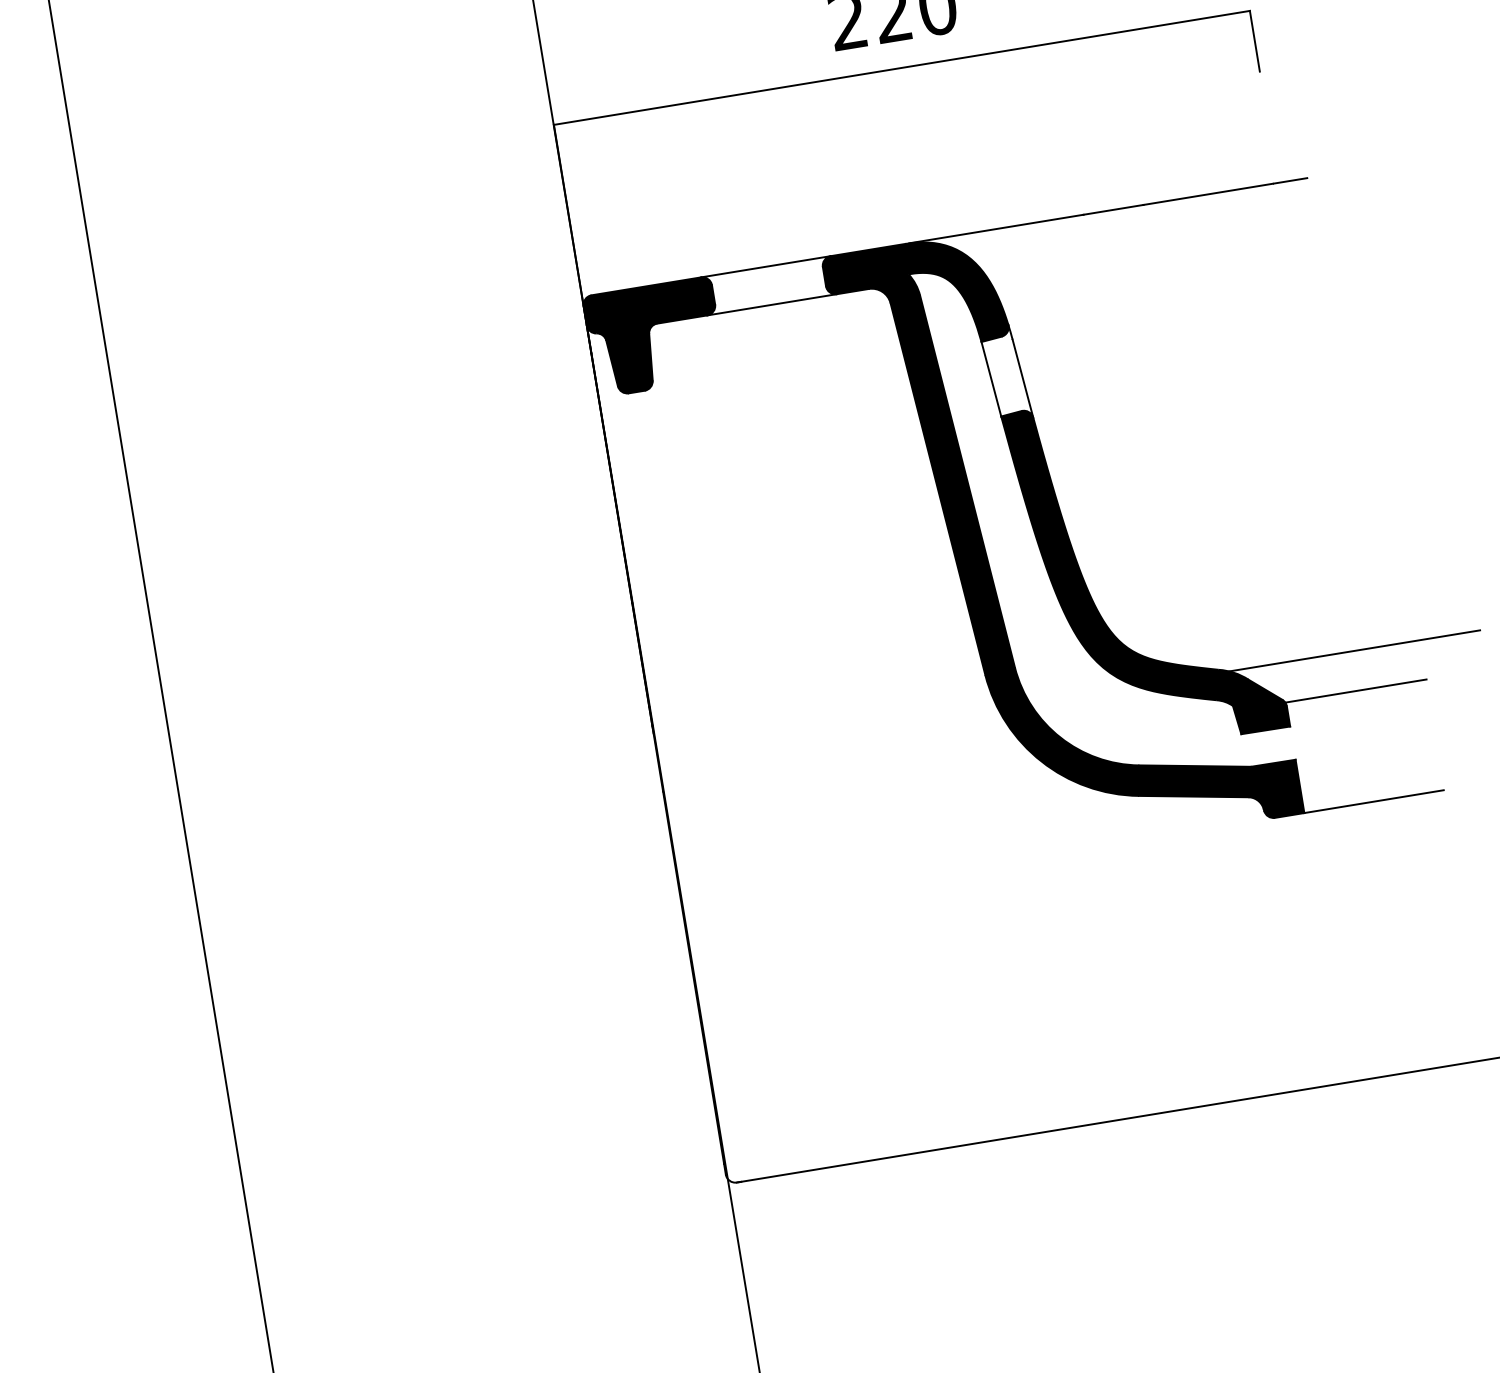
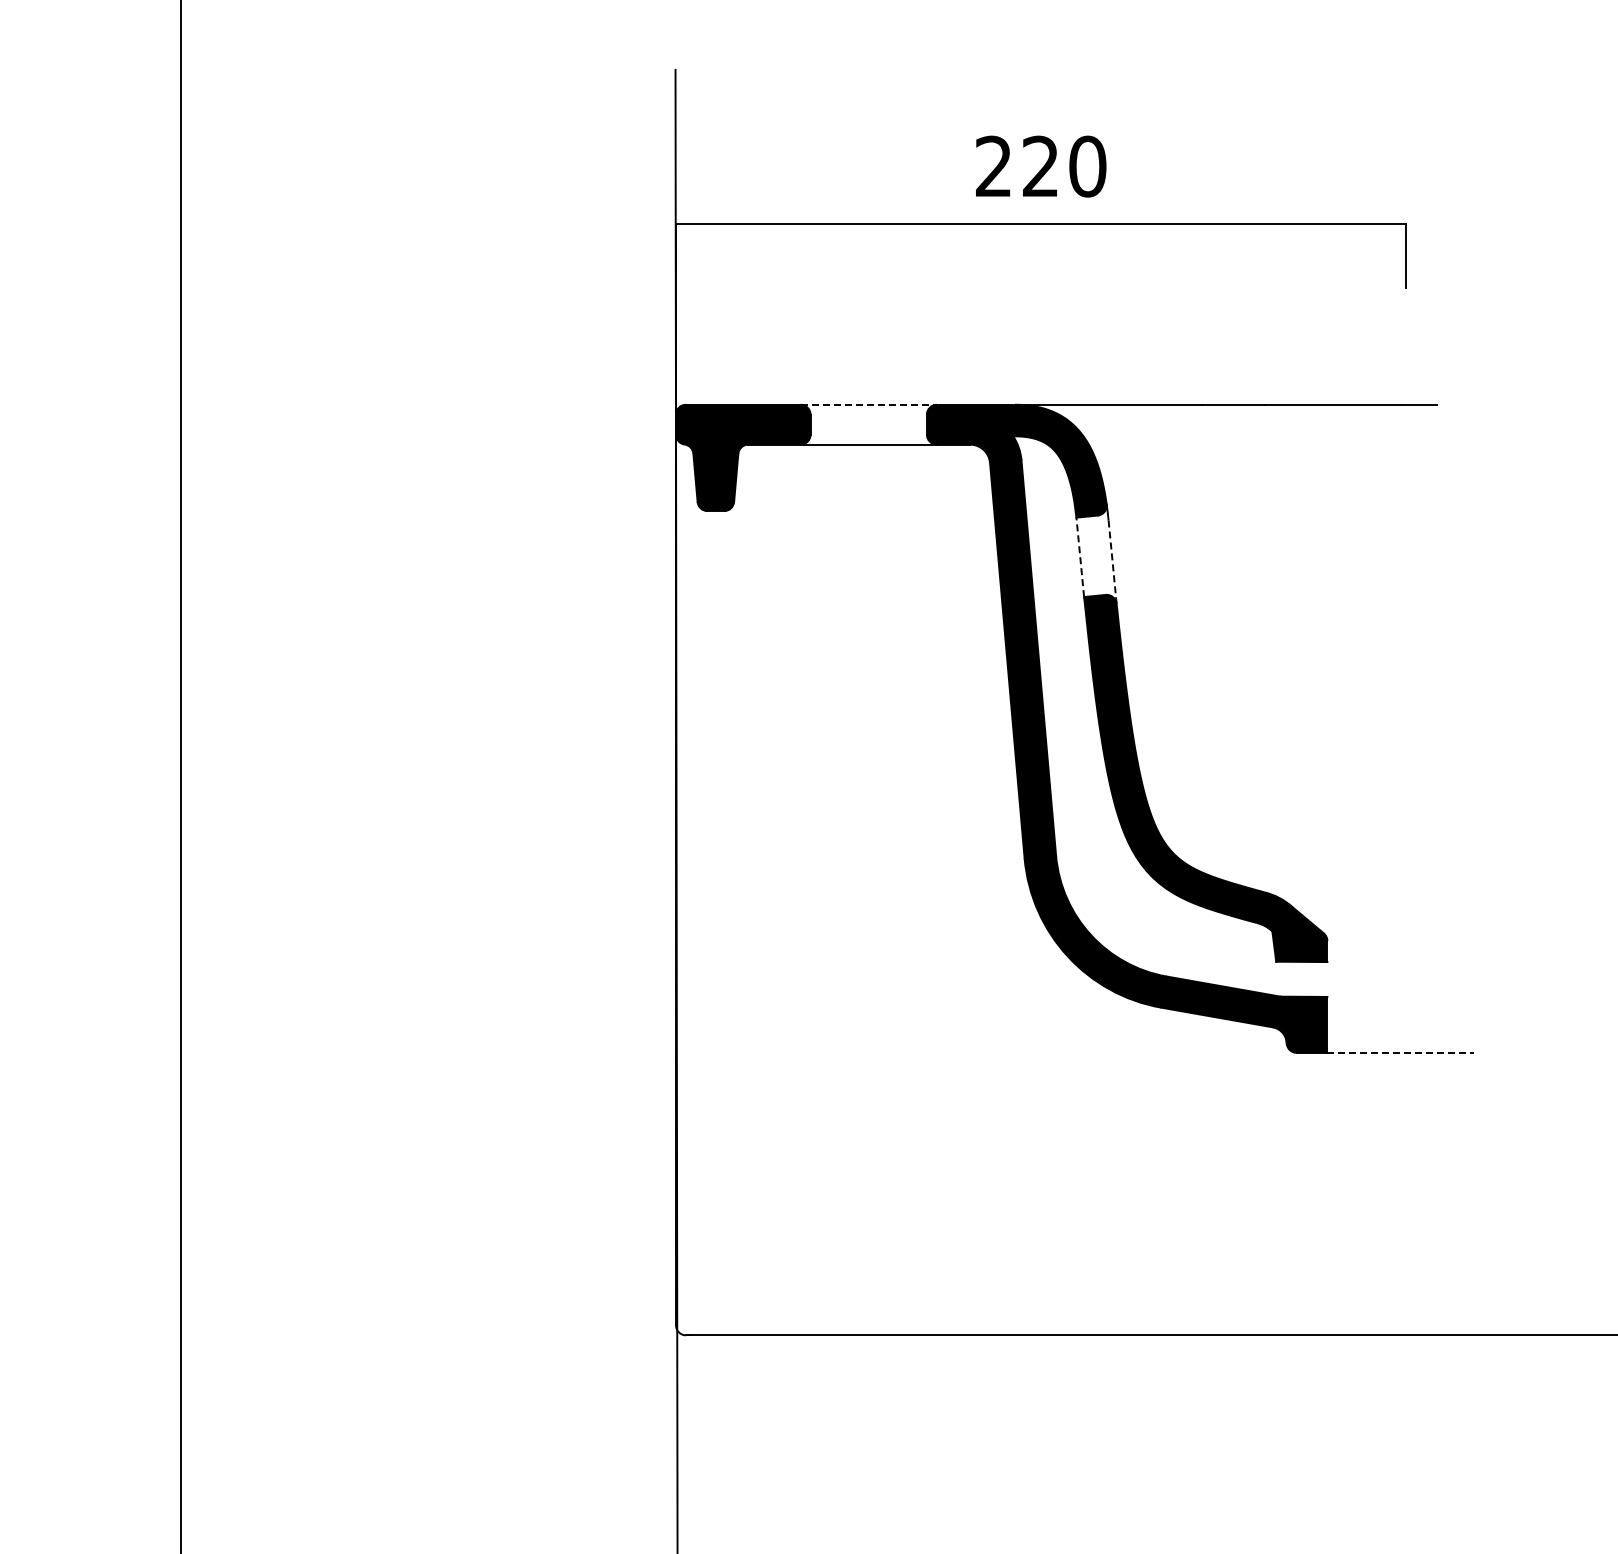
line: (766, 266) -> (869, 404), solid -> dashed
line: (991, 379) -> (1080, 557), solid -> dashed
line: (1022, 379) -> (1112, 562), solid -> dashed
line: (1354, 650) -> (1405, 895), removed
line: (1355, 690) -> (1400, 936), removed
line: (1374, 801) -> (1401, 1052), solid -> dashed

